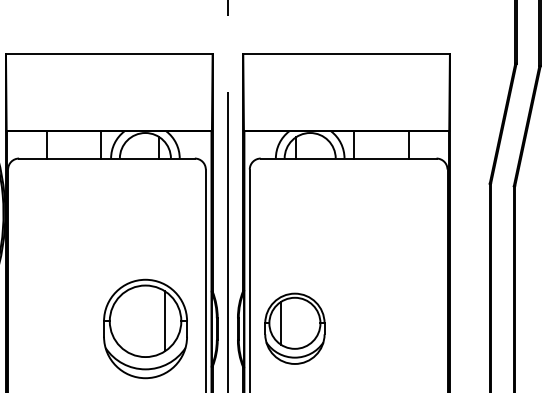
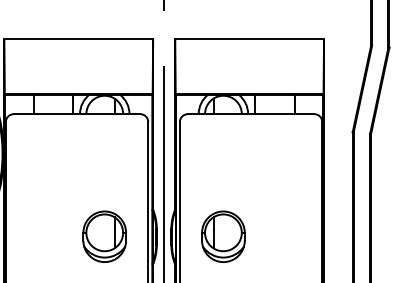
part: (145, 328) -> (104, 236), size x0.71
part: (295, 328) -> (223, 236), moved

